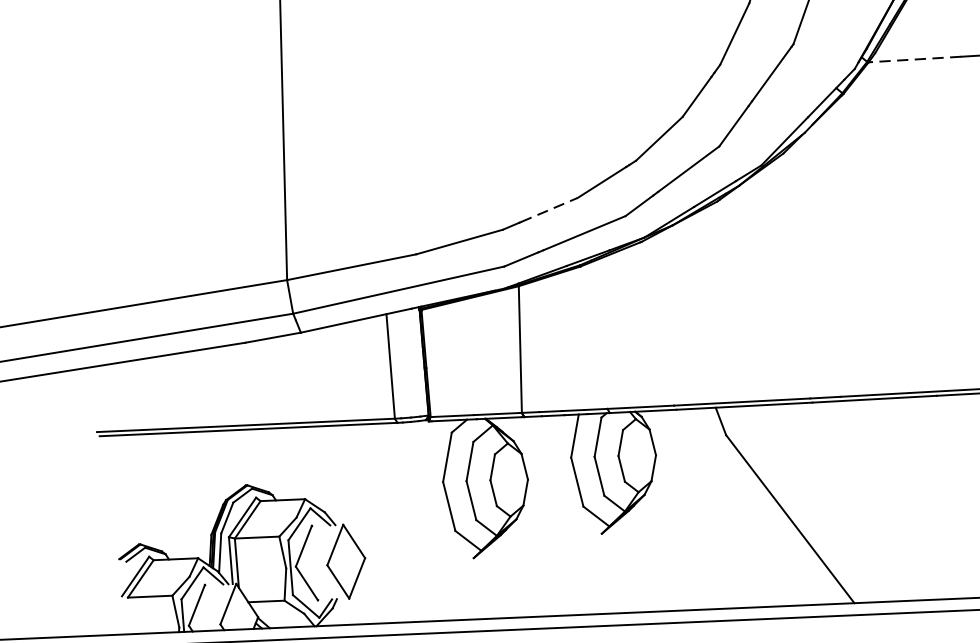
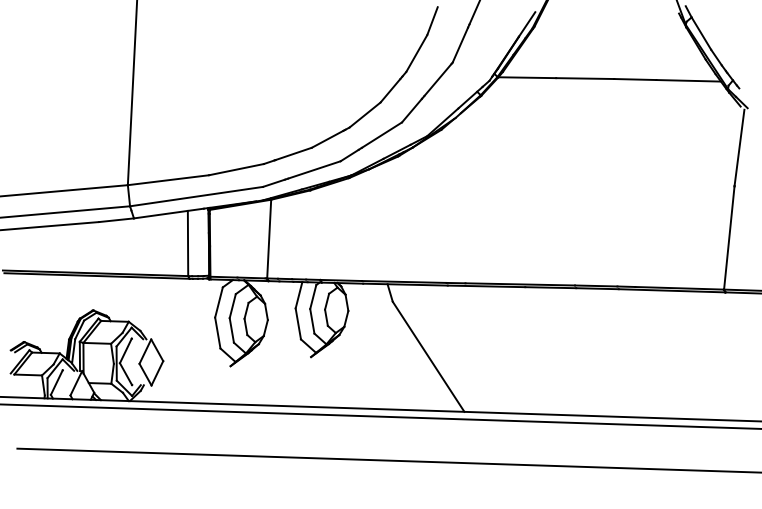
line: (915, 59) -> (527, 77), dashed -> solid
line: (550, 209) -> (294, 153), dashed -> solid

